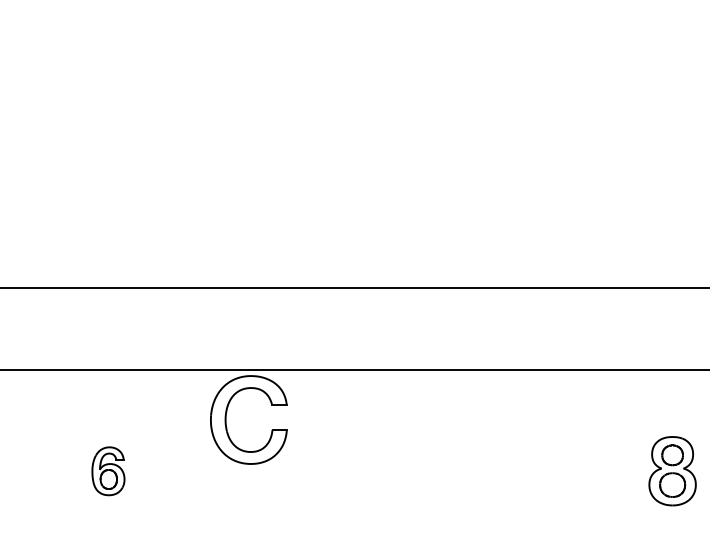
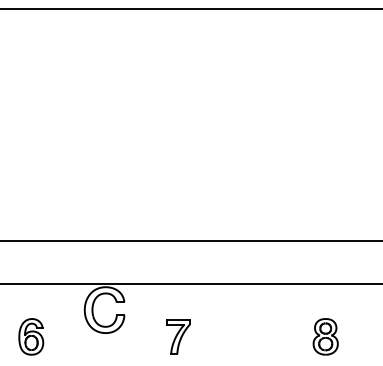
part: (108, 470) -> (31, 336), size x1.43
part: (390, 470) -> (178, 336), added

